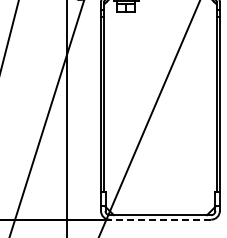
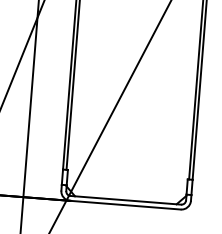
line: (159, 219) -> (124, 204), dashed -> solid

